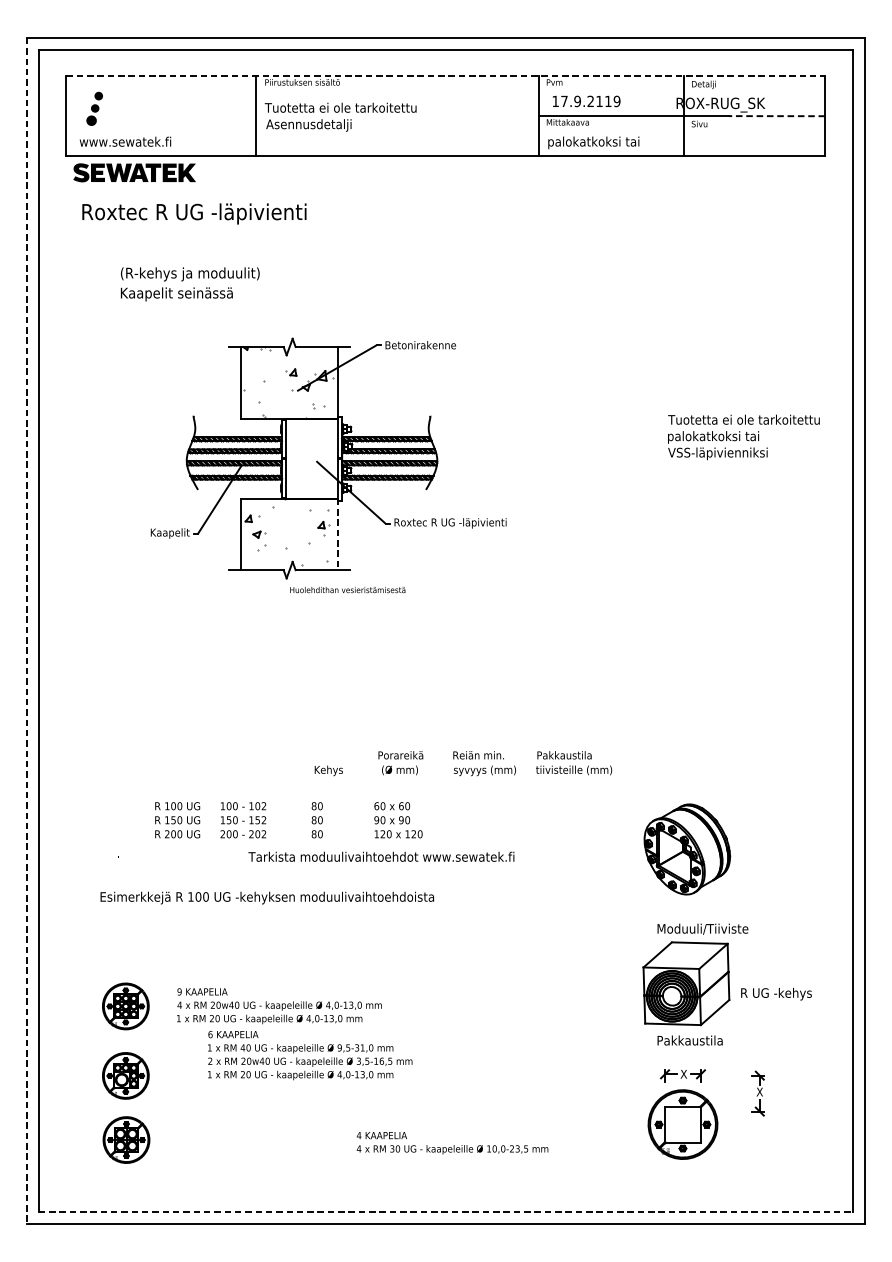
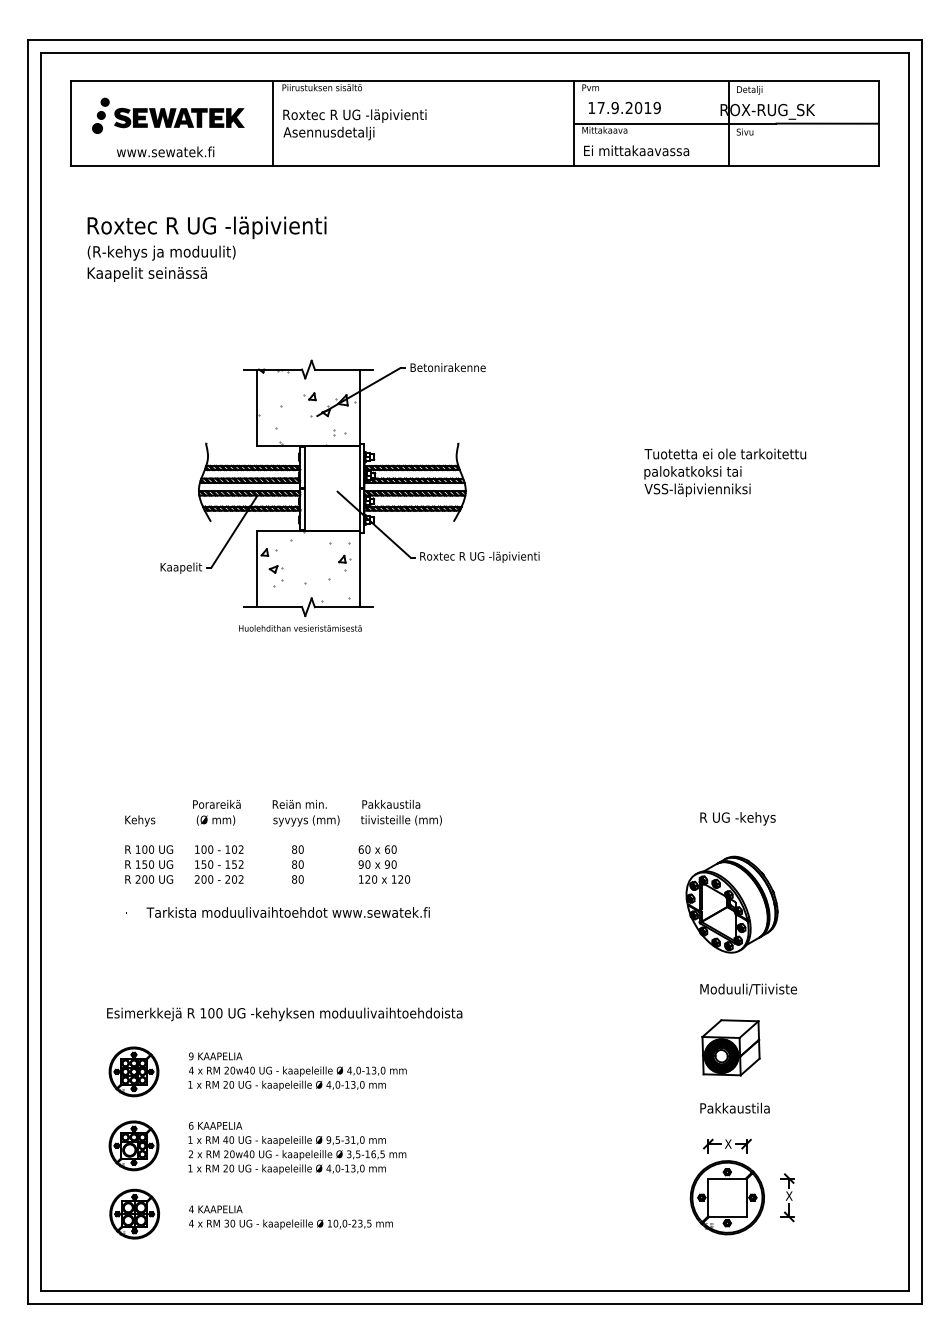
line: (446, 76) -> (475, 81), dashed -> solid
text: (599, 100) -> (638, 107), 17.9.2119 -> 17.9.2019
text: (340, 108) -> (362, 115), Tuotetta ei ole tarkoitettu -> Roxtec R UG -läpivienti
line: (776, 116) -> (827, 123), dashed -> solid
text: (125, 141) -> (165, 151), moved
text: (597, 142) -> (636, 151), palokatkoksi tai -> Ei mittakaavassa
part: (134, 173) -> (179, 118), moved
text: (190, 284) -> (161, 263), moved
text: (744, 437) -> (725, 472), moved
line: (337, 534) -> (359, 569), dashed -> solid
text: (347, 590) -> (300, 628), moved
line: (26, 630) -> (28, 671), dashed -> solid
text: (463, 763) -> (283, 813), moved
text: (288, 820) -> (267, 864), moved
text: (380, 856) -> (287, 912), moved
text: (267, 898) -> (284, 1014), moved
part: (685, 983) -> (730, 1047), size x0.62
text: (776, 993) -> (737, 818), moved
text: (310, 1055) -> (297, 1148), moved
part: (758, 1093) -> (787, 1197), moved
text: (452, 1143) -> (290, 1217), moved
line: (445, 1211) -> (474, 1290), dashed -> solid

